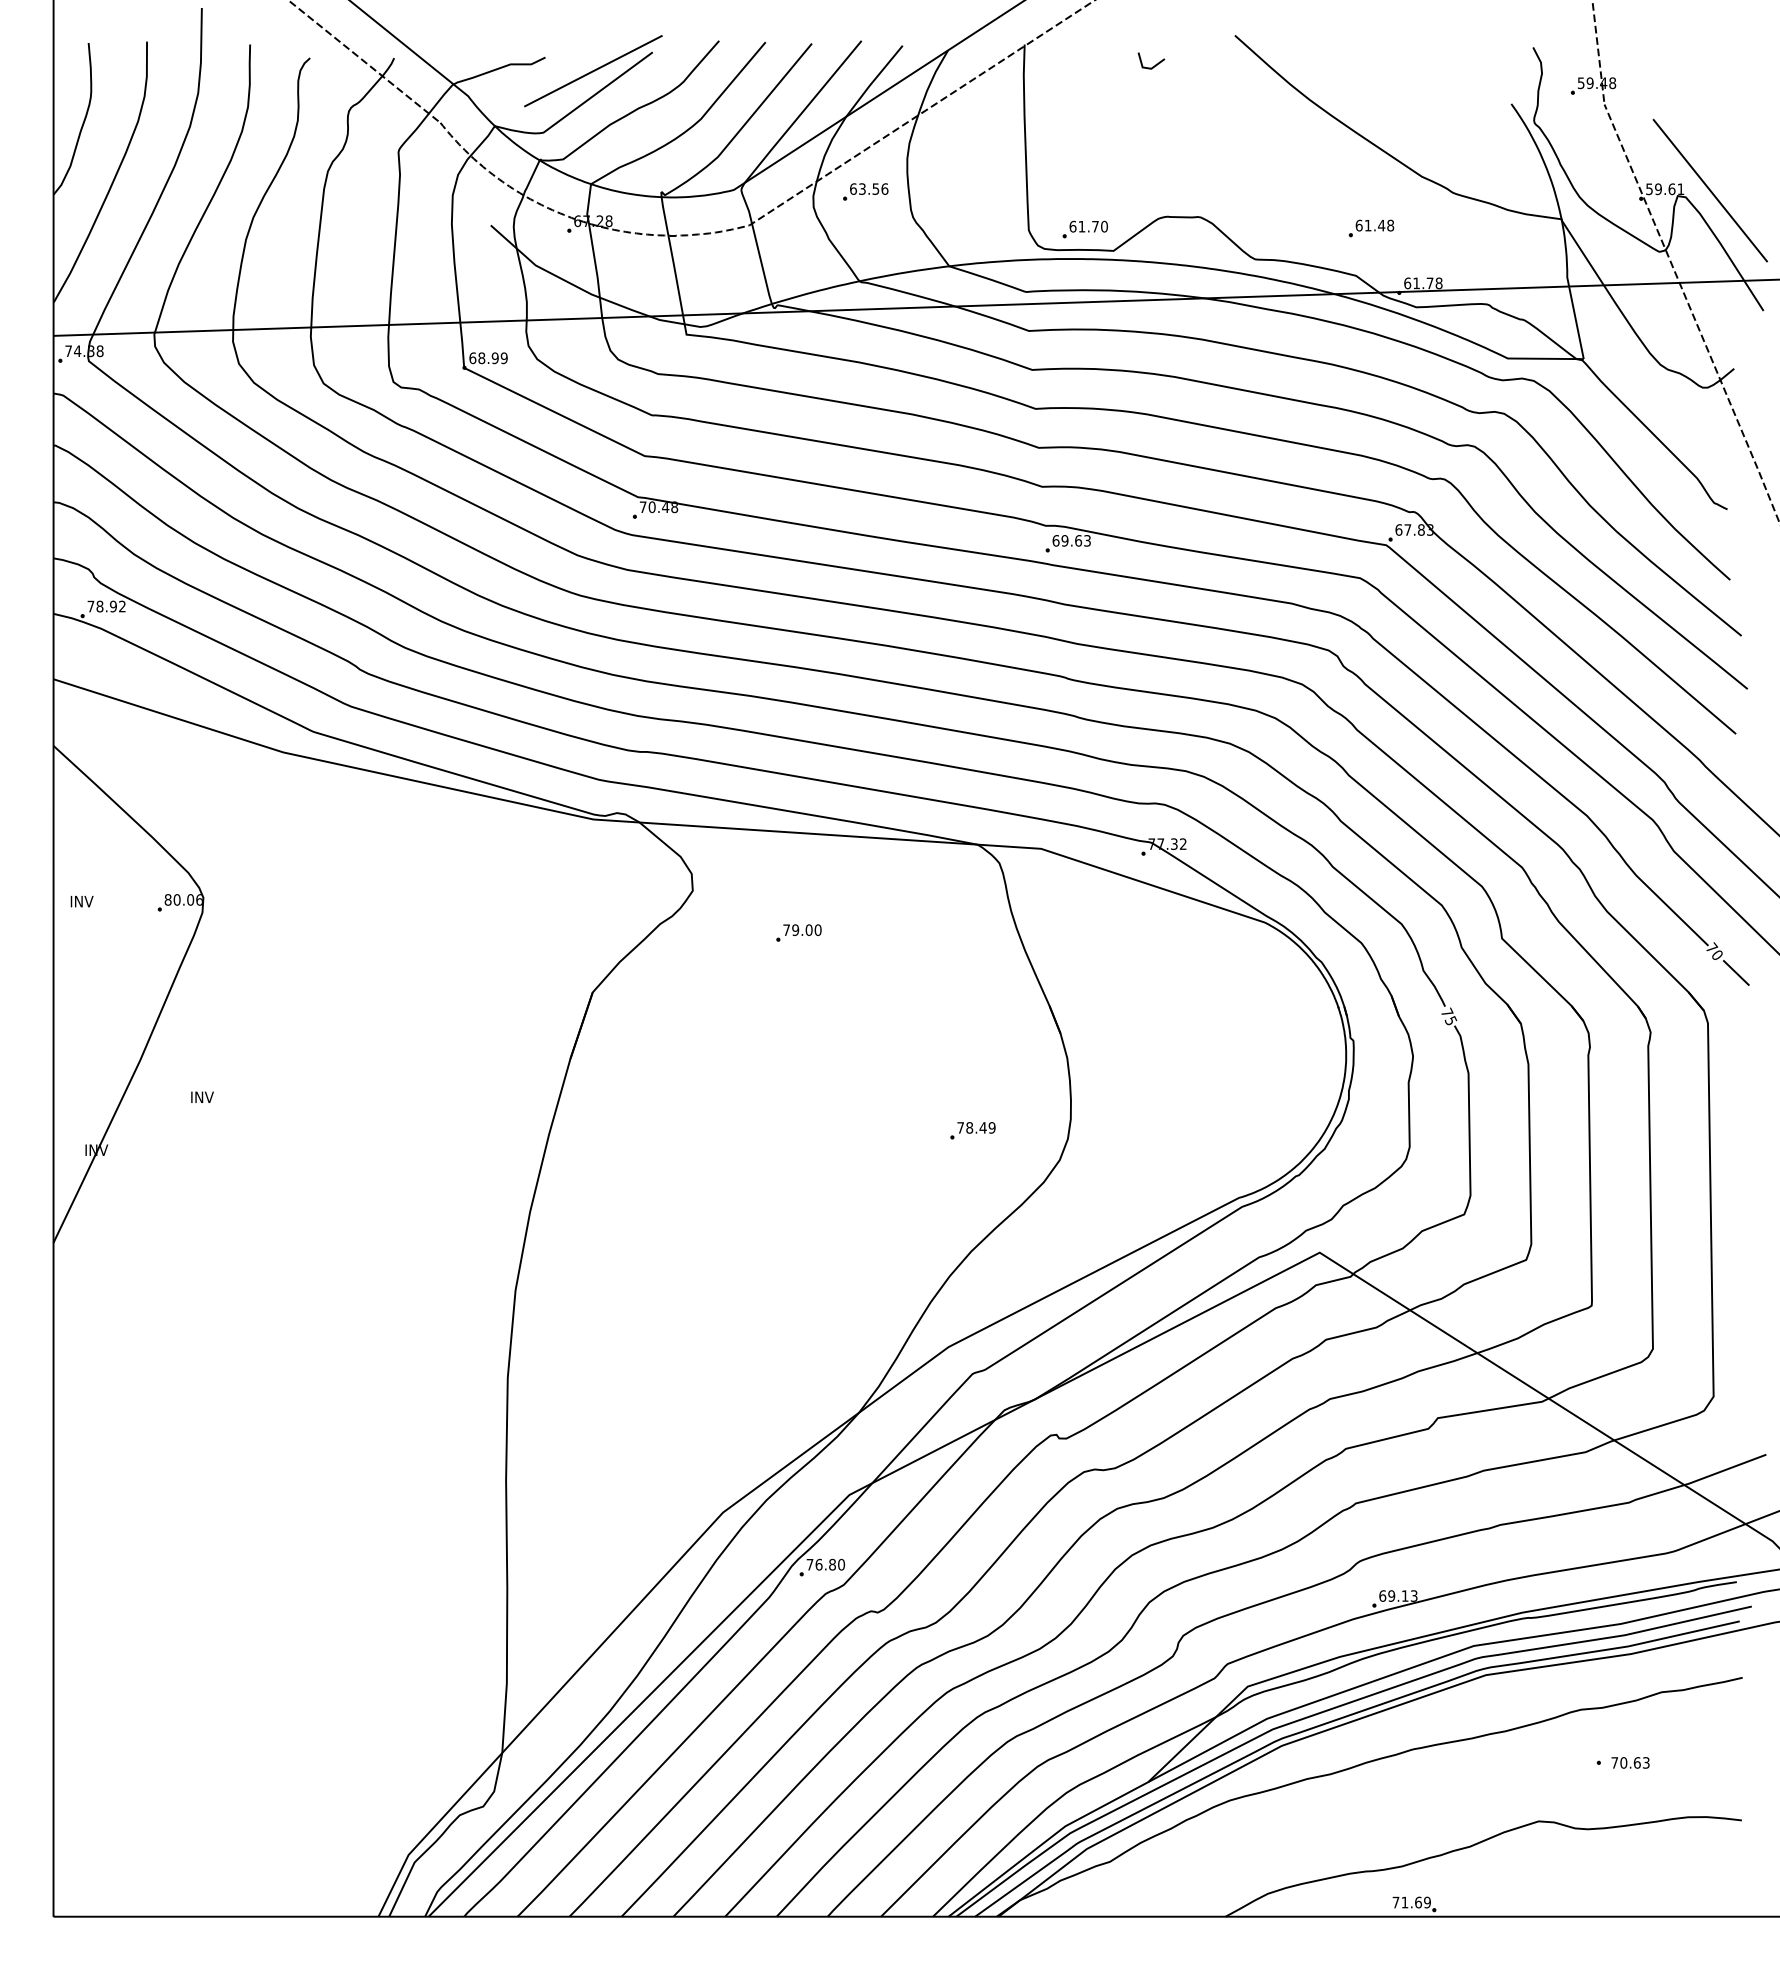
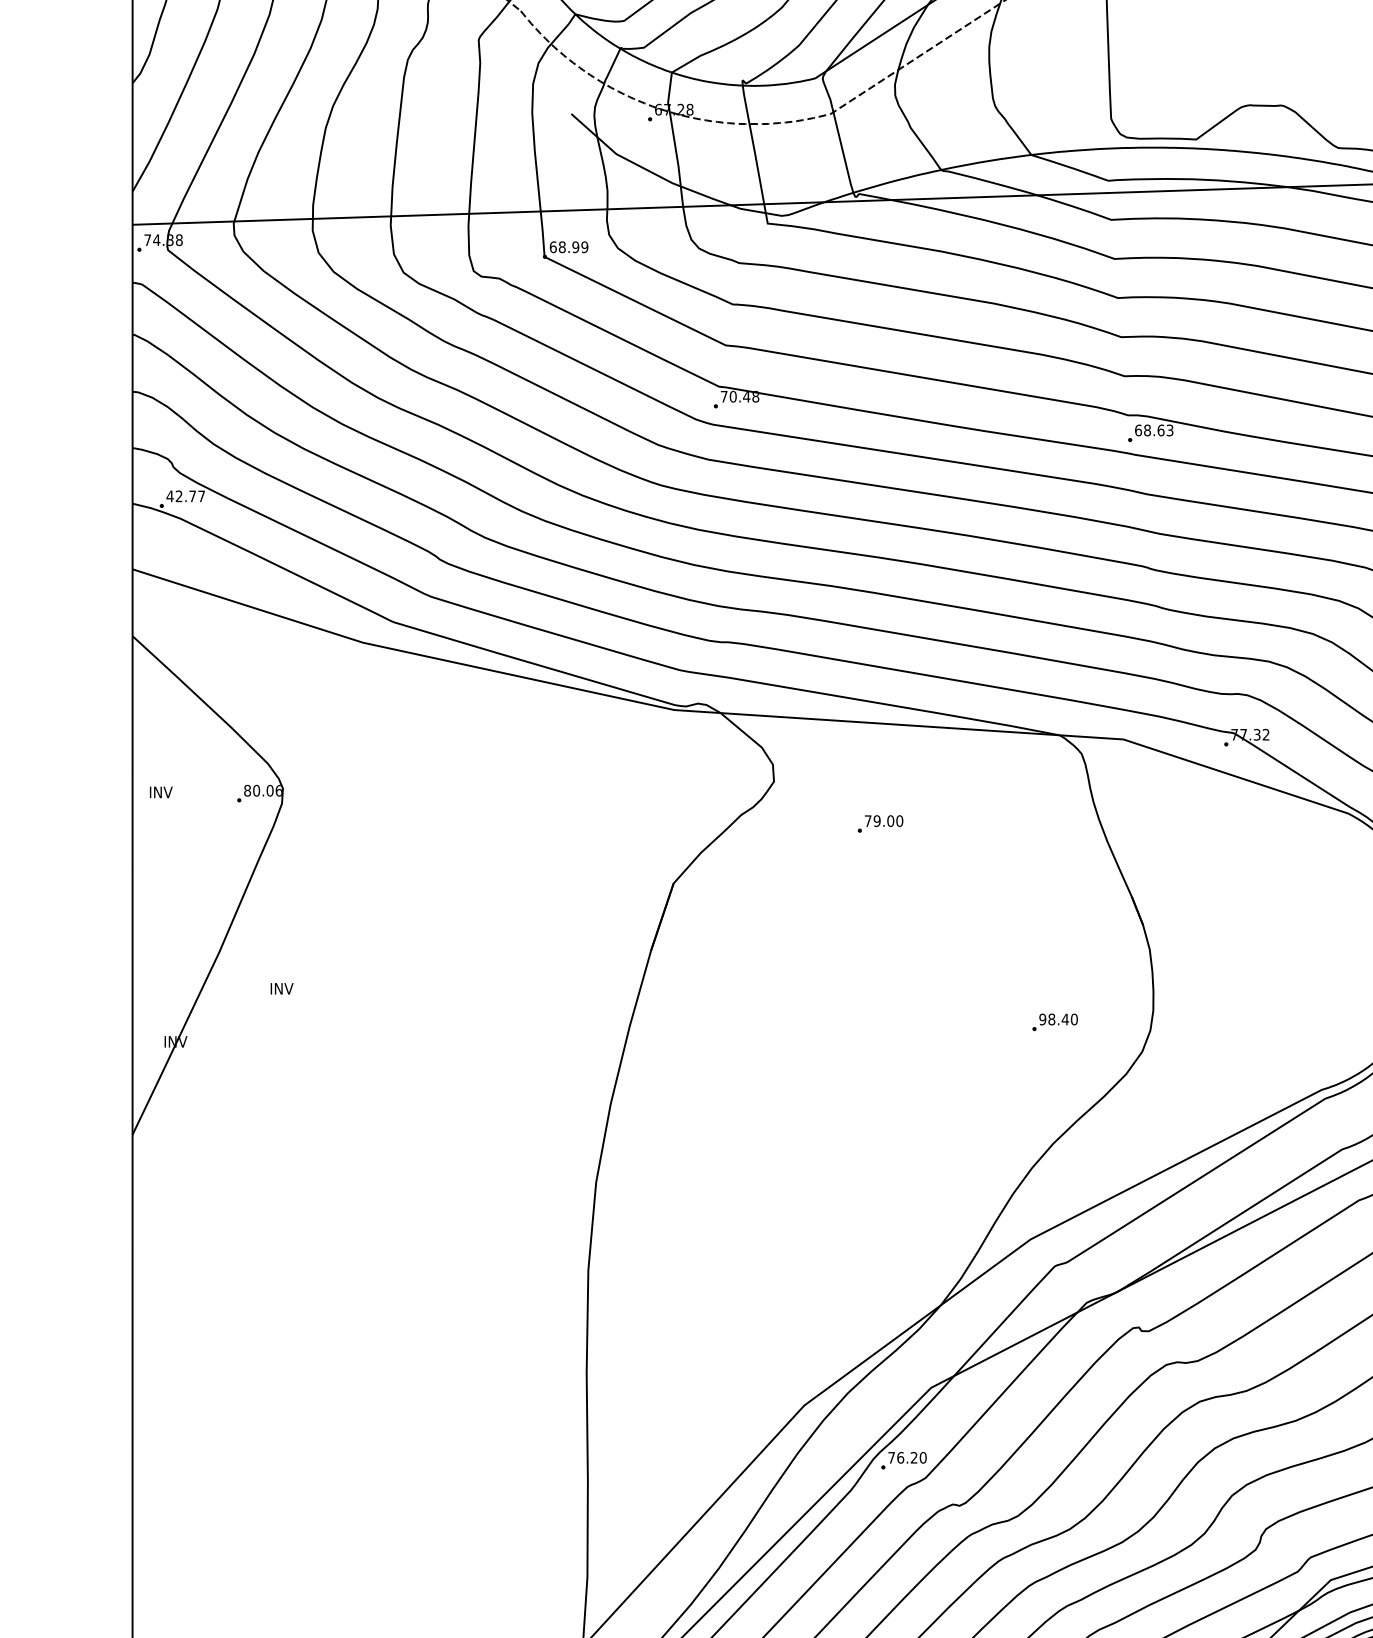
part: (865, 191) -> (947, 79), removed
part: (1084, 229) -> (1167, 118), removed
text: (1064, 540) -> (1146, 430), 69.63 -> 68.63
text: (106, 606) -> (185, 496), 78.92 -> 42.77
text: (976, 1127) -> (1058, 1019), 78.49 -> 98.40
text: (832, 1564) -> (914, 1457), 76.80 -> 76.20

